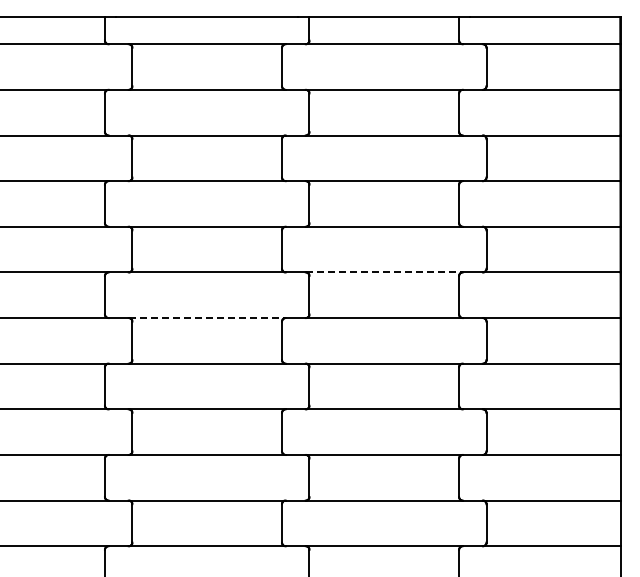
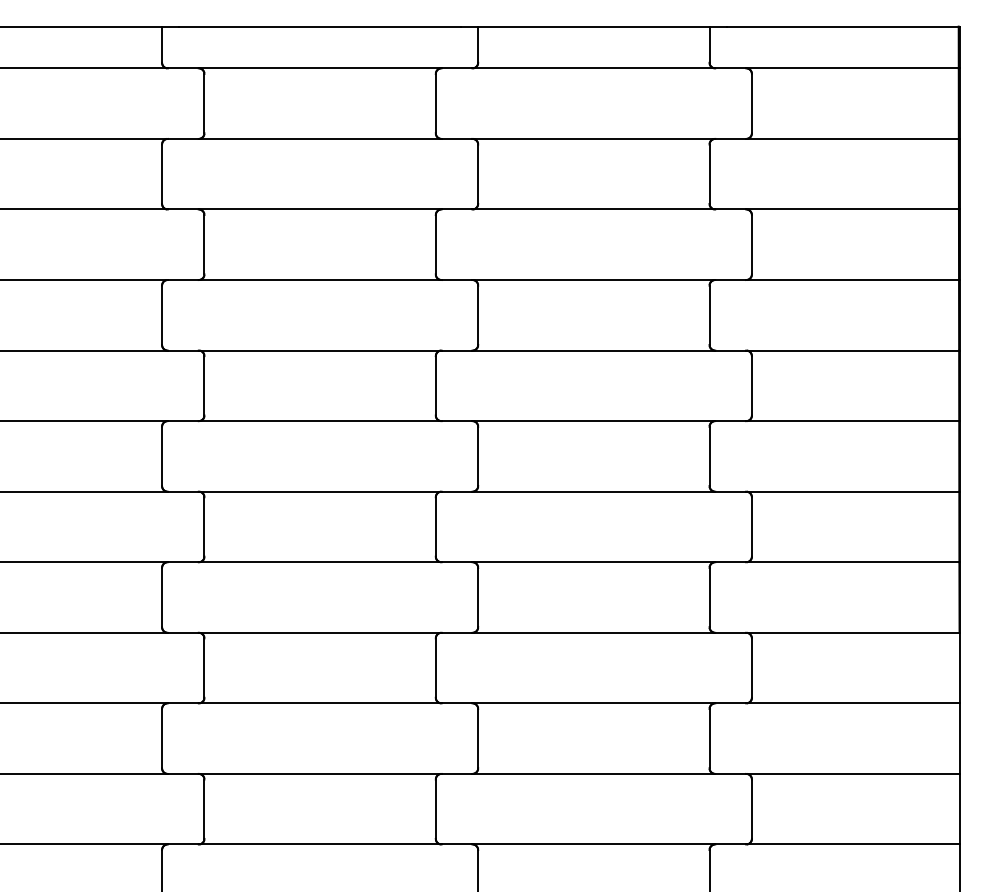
line: (384, 272) -> (594, 421), dashed -> solid
line: (207, 318) -> (320, 492), dashed -> solid

